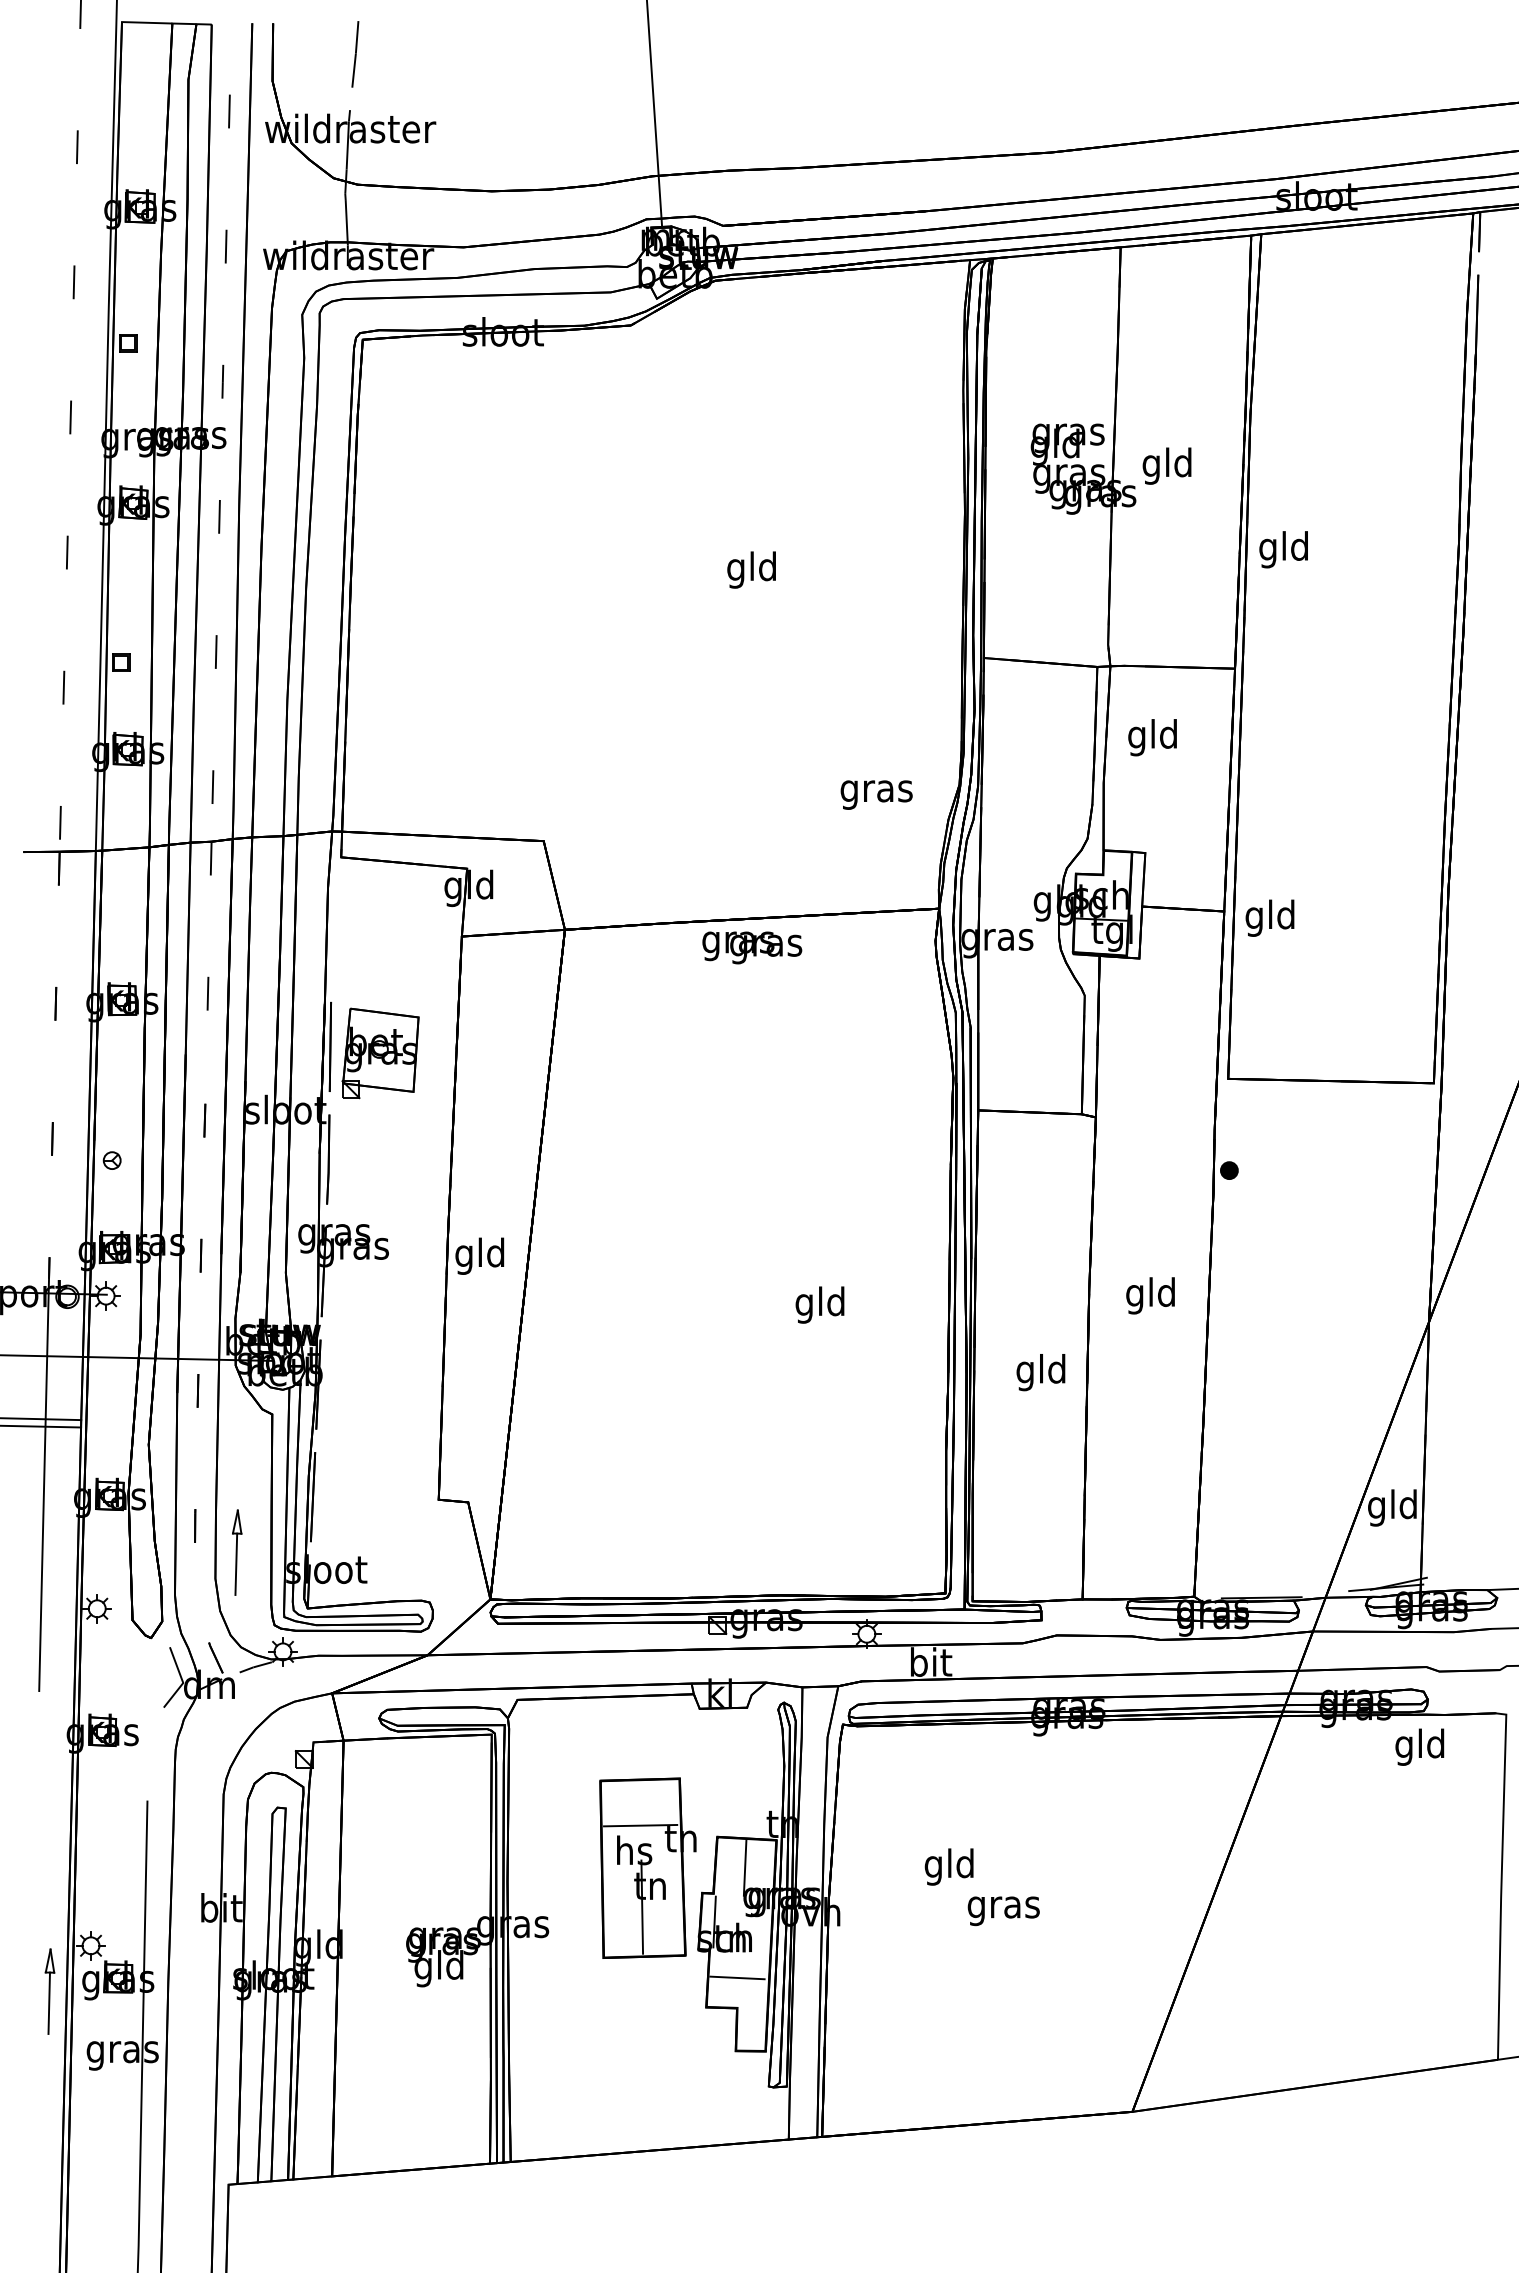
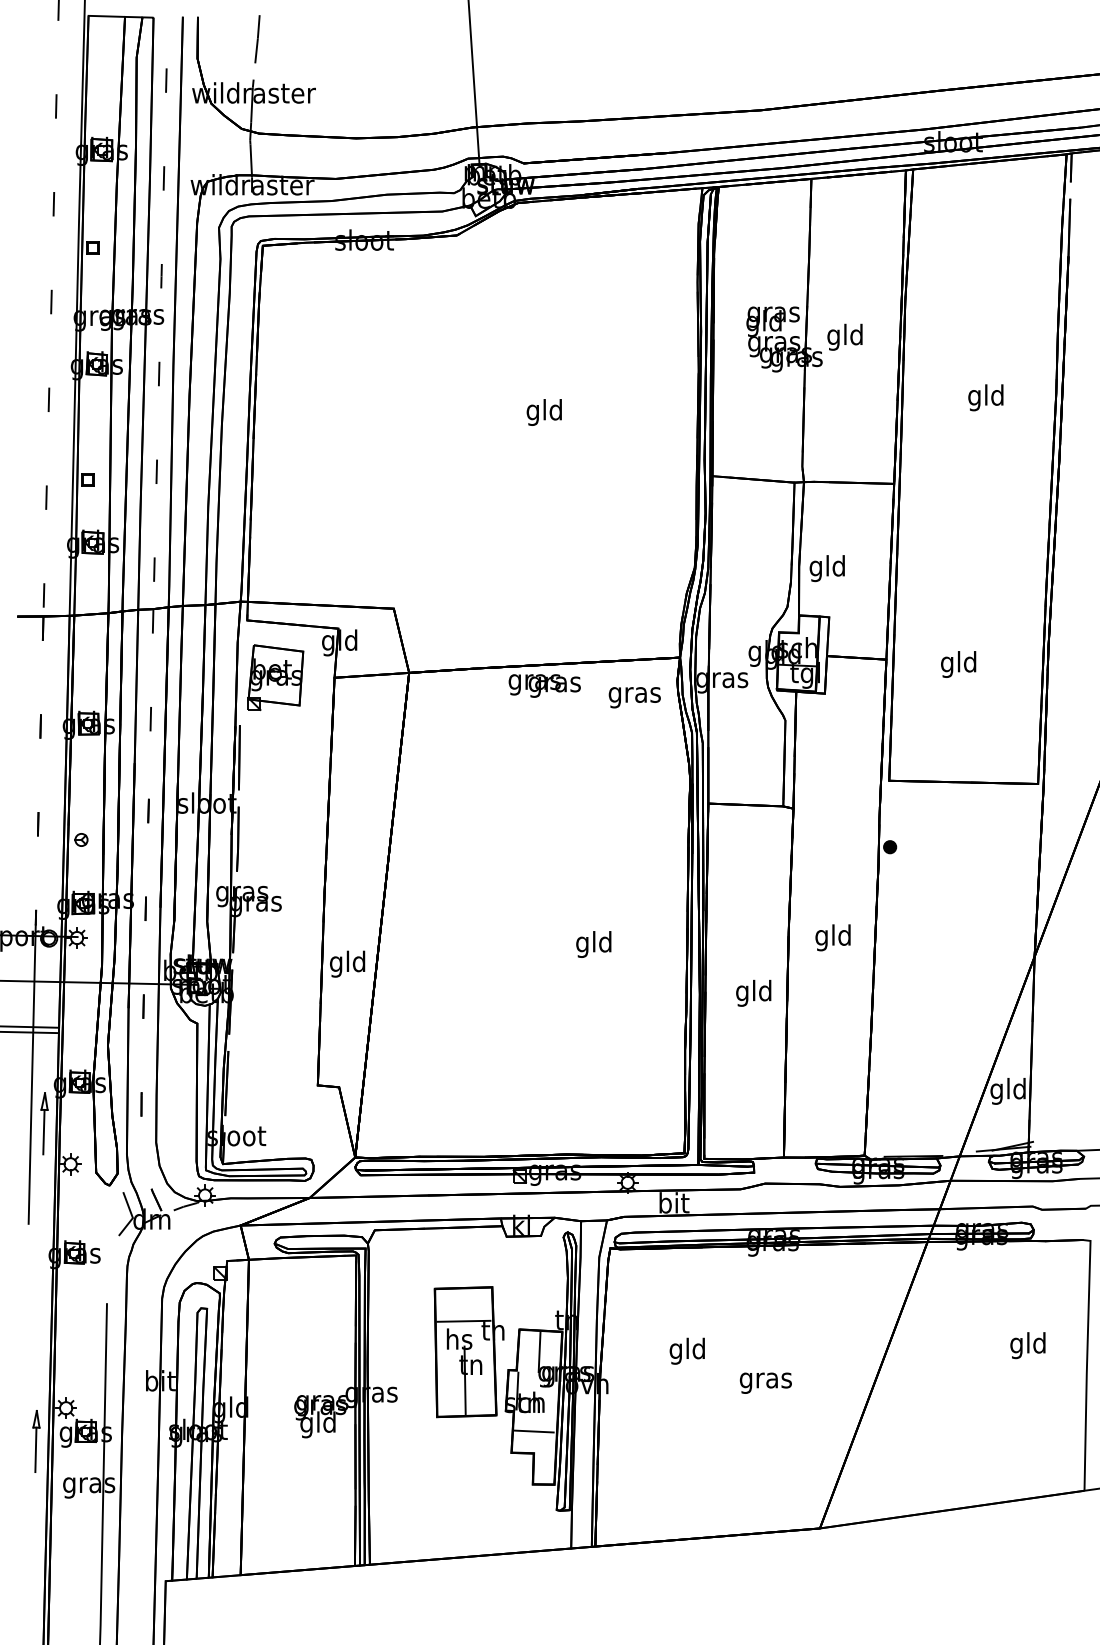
text: (1283, 549) -> (985, 397), moved
text: (1152, 737) -> (827, 568), moved
text: (876, 794) -> (634, 697), moved
text: (1269, 917) -> (958, 663), moved
part: (380, 1053) -> (275, 677), moved
text: (479, 1255) -> (347, 963), moved
part: (237, 1552) -> (44, 1123), moved
text: (1419, 1746) -> (1027, 1345), moved
text: (1003, 1911) -> (765, 1383), moved

